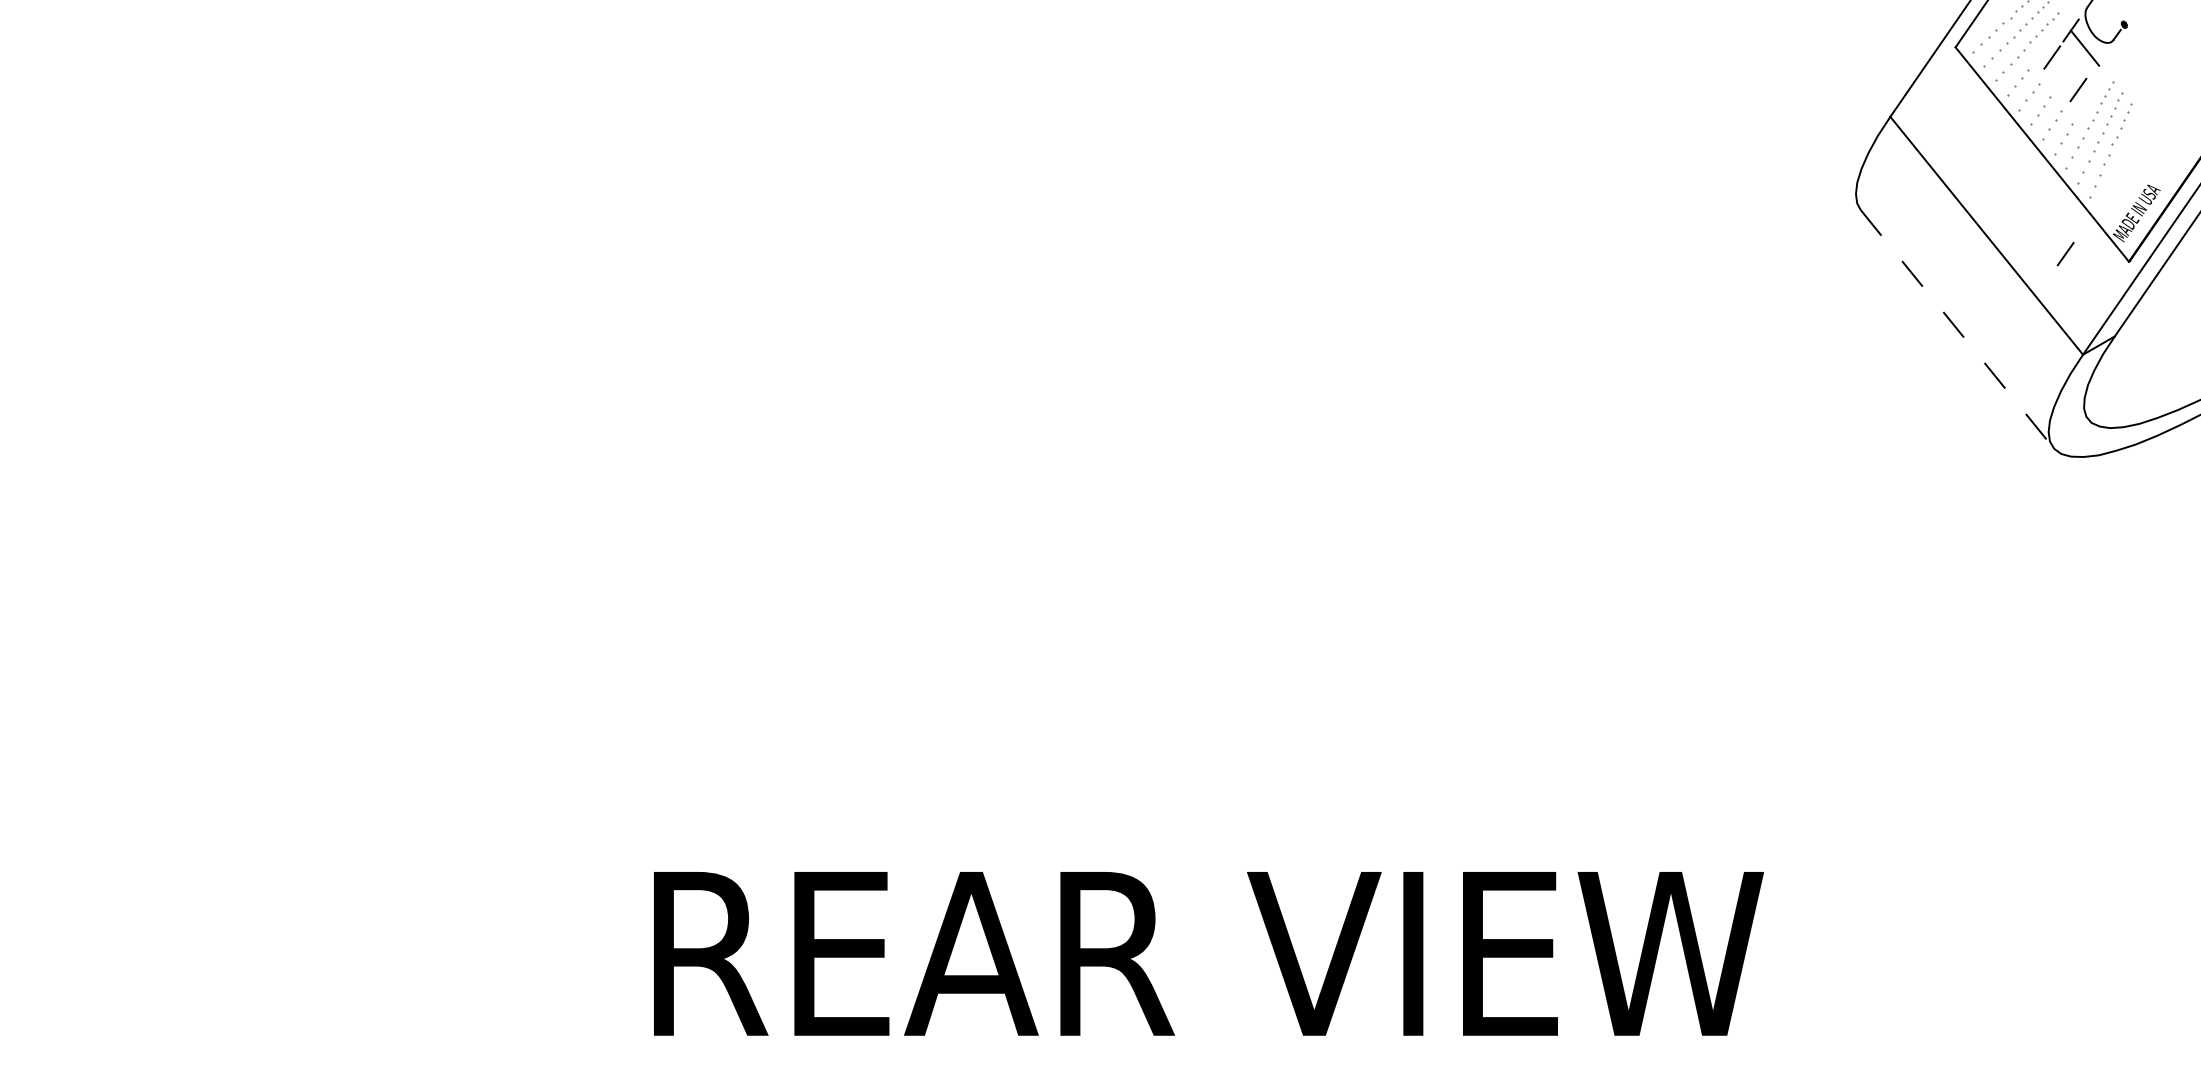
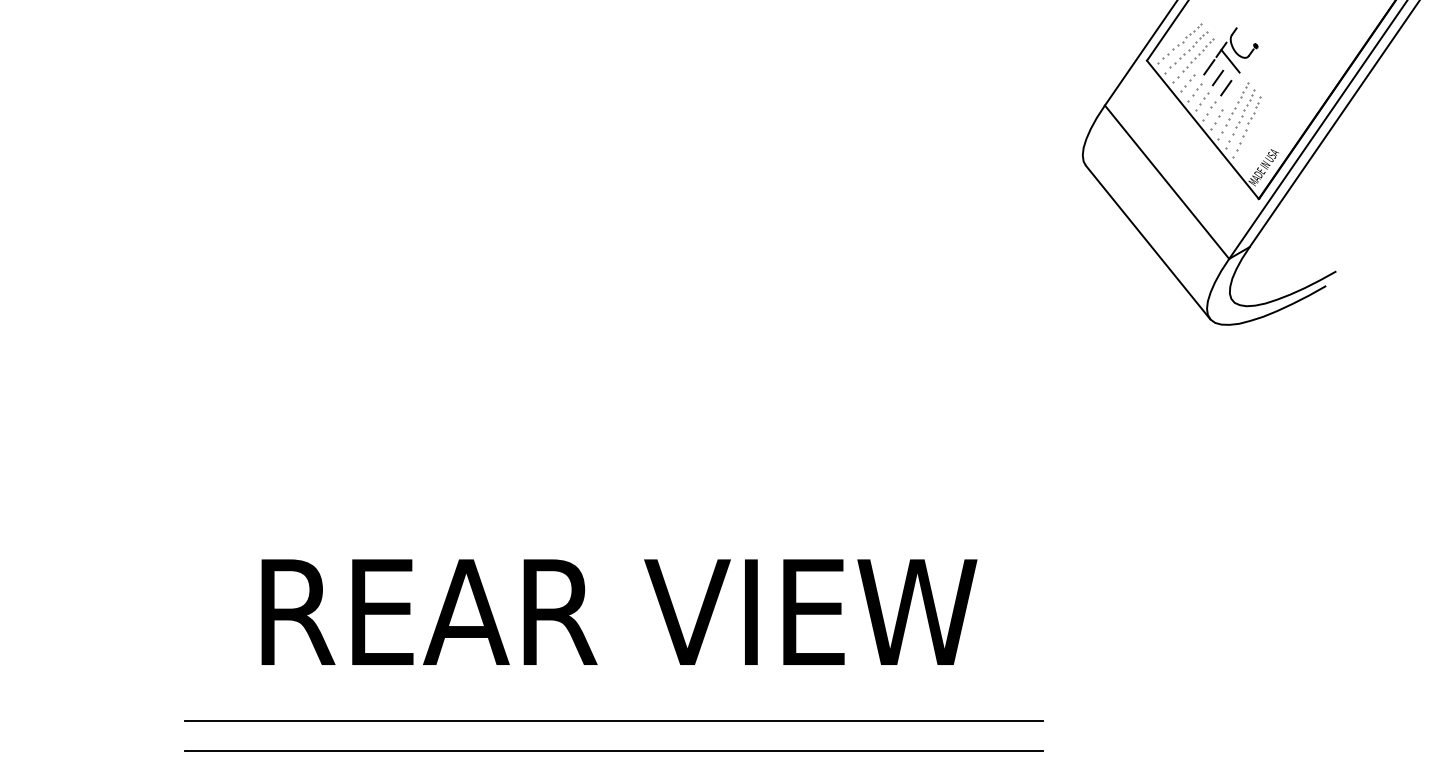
line: (2064, 253) -> (1217, 77), moved
line: (1957, 329) -> (1148, 242), dashed -> solid
text: (1208, 952) -> (619, 611), moved
line: (1128, 1070) -> (613, 720), added

